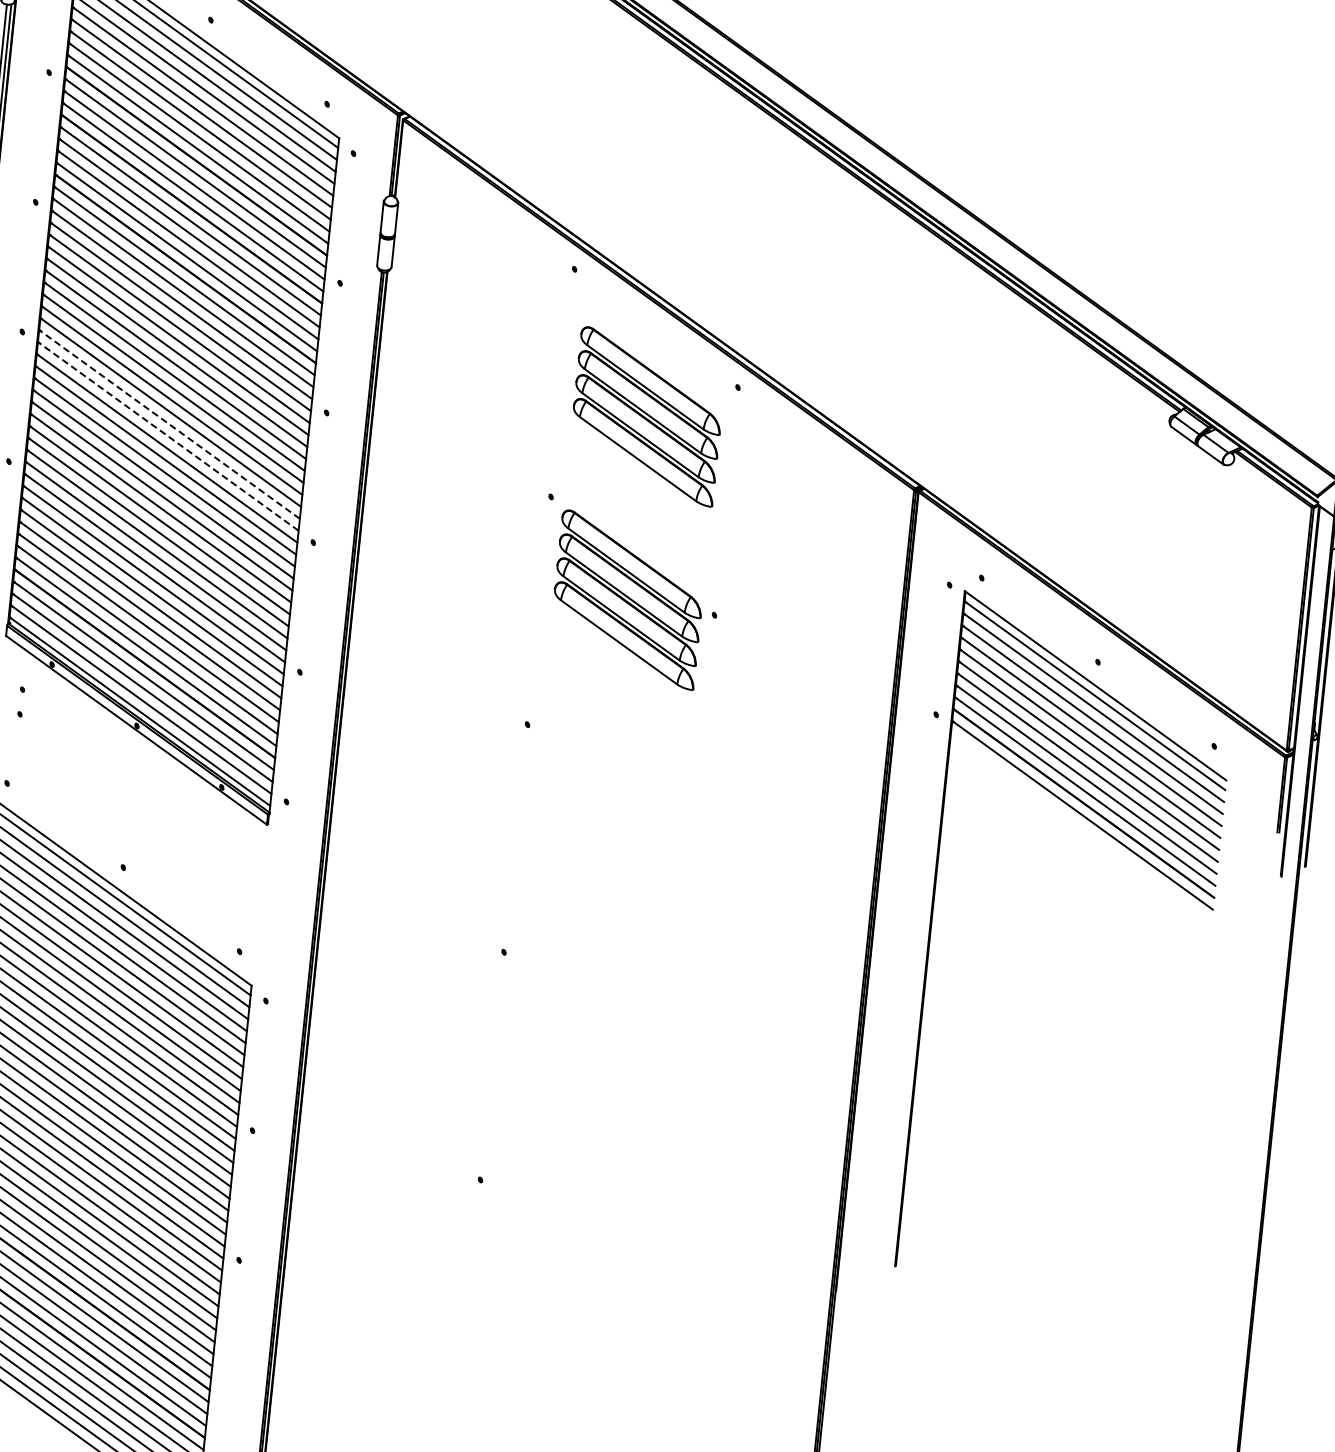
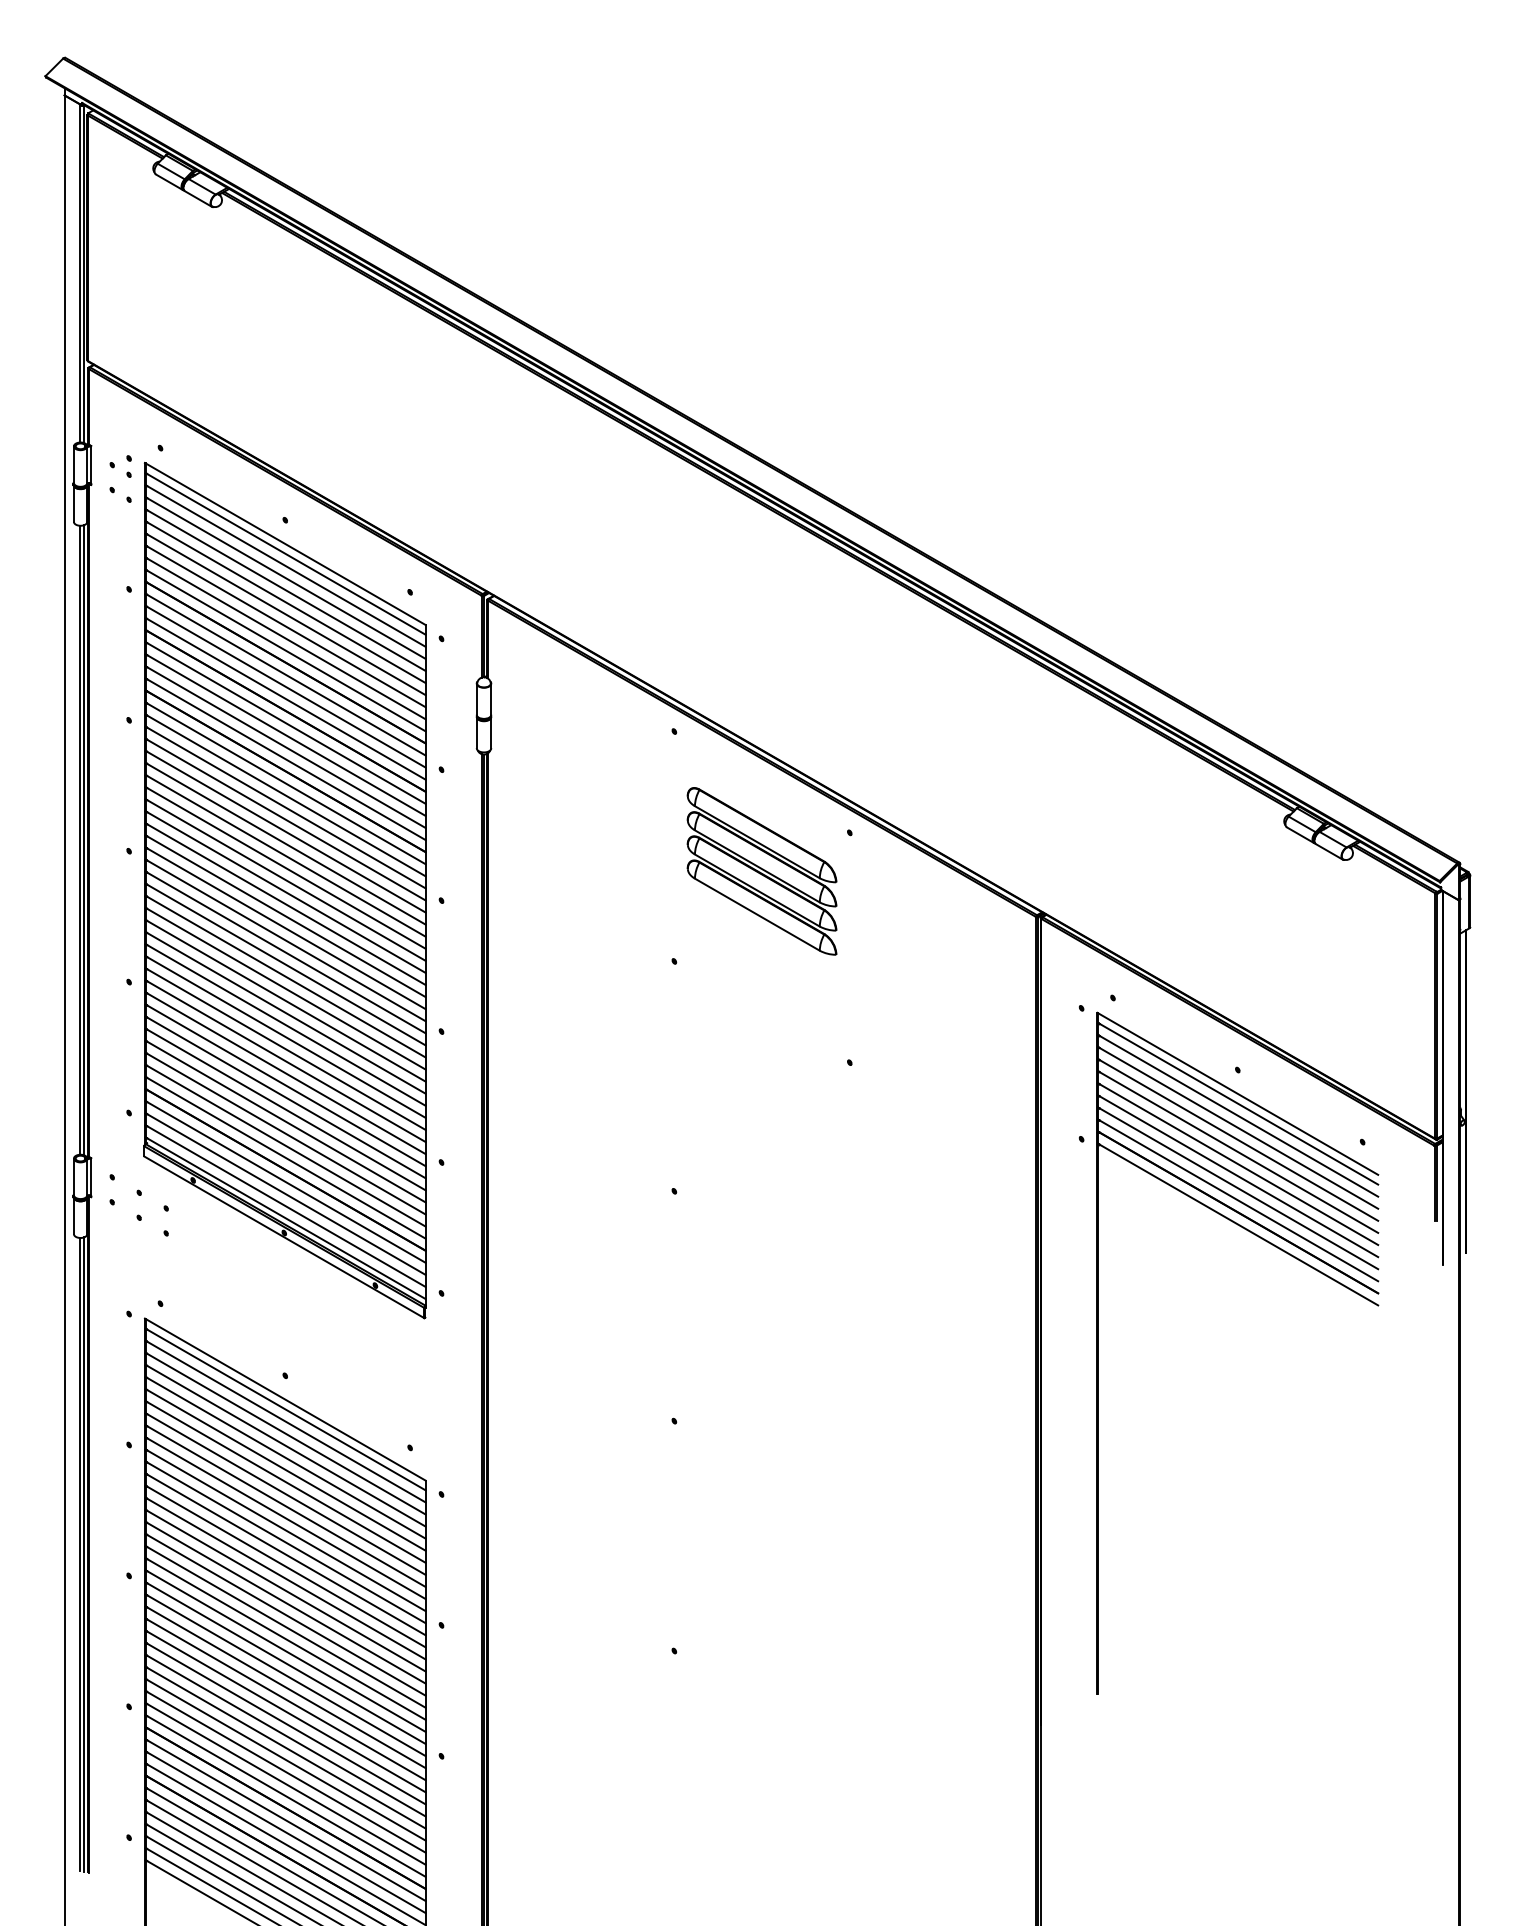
line: (169, 424) -> (285, 928), dashed -> solid
line: (168, 436) -> (285, 940), dashed -> solid
part: (627, 600) -> (761, 1056), removed

